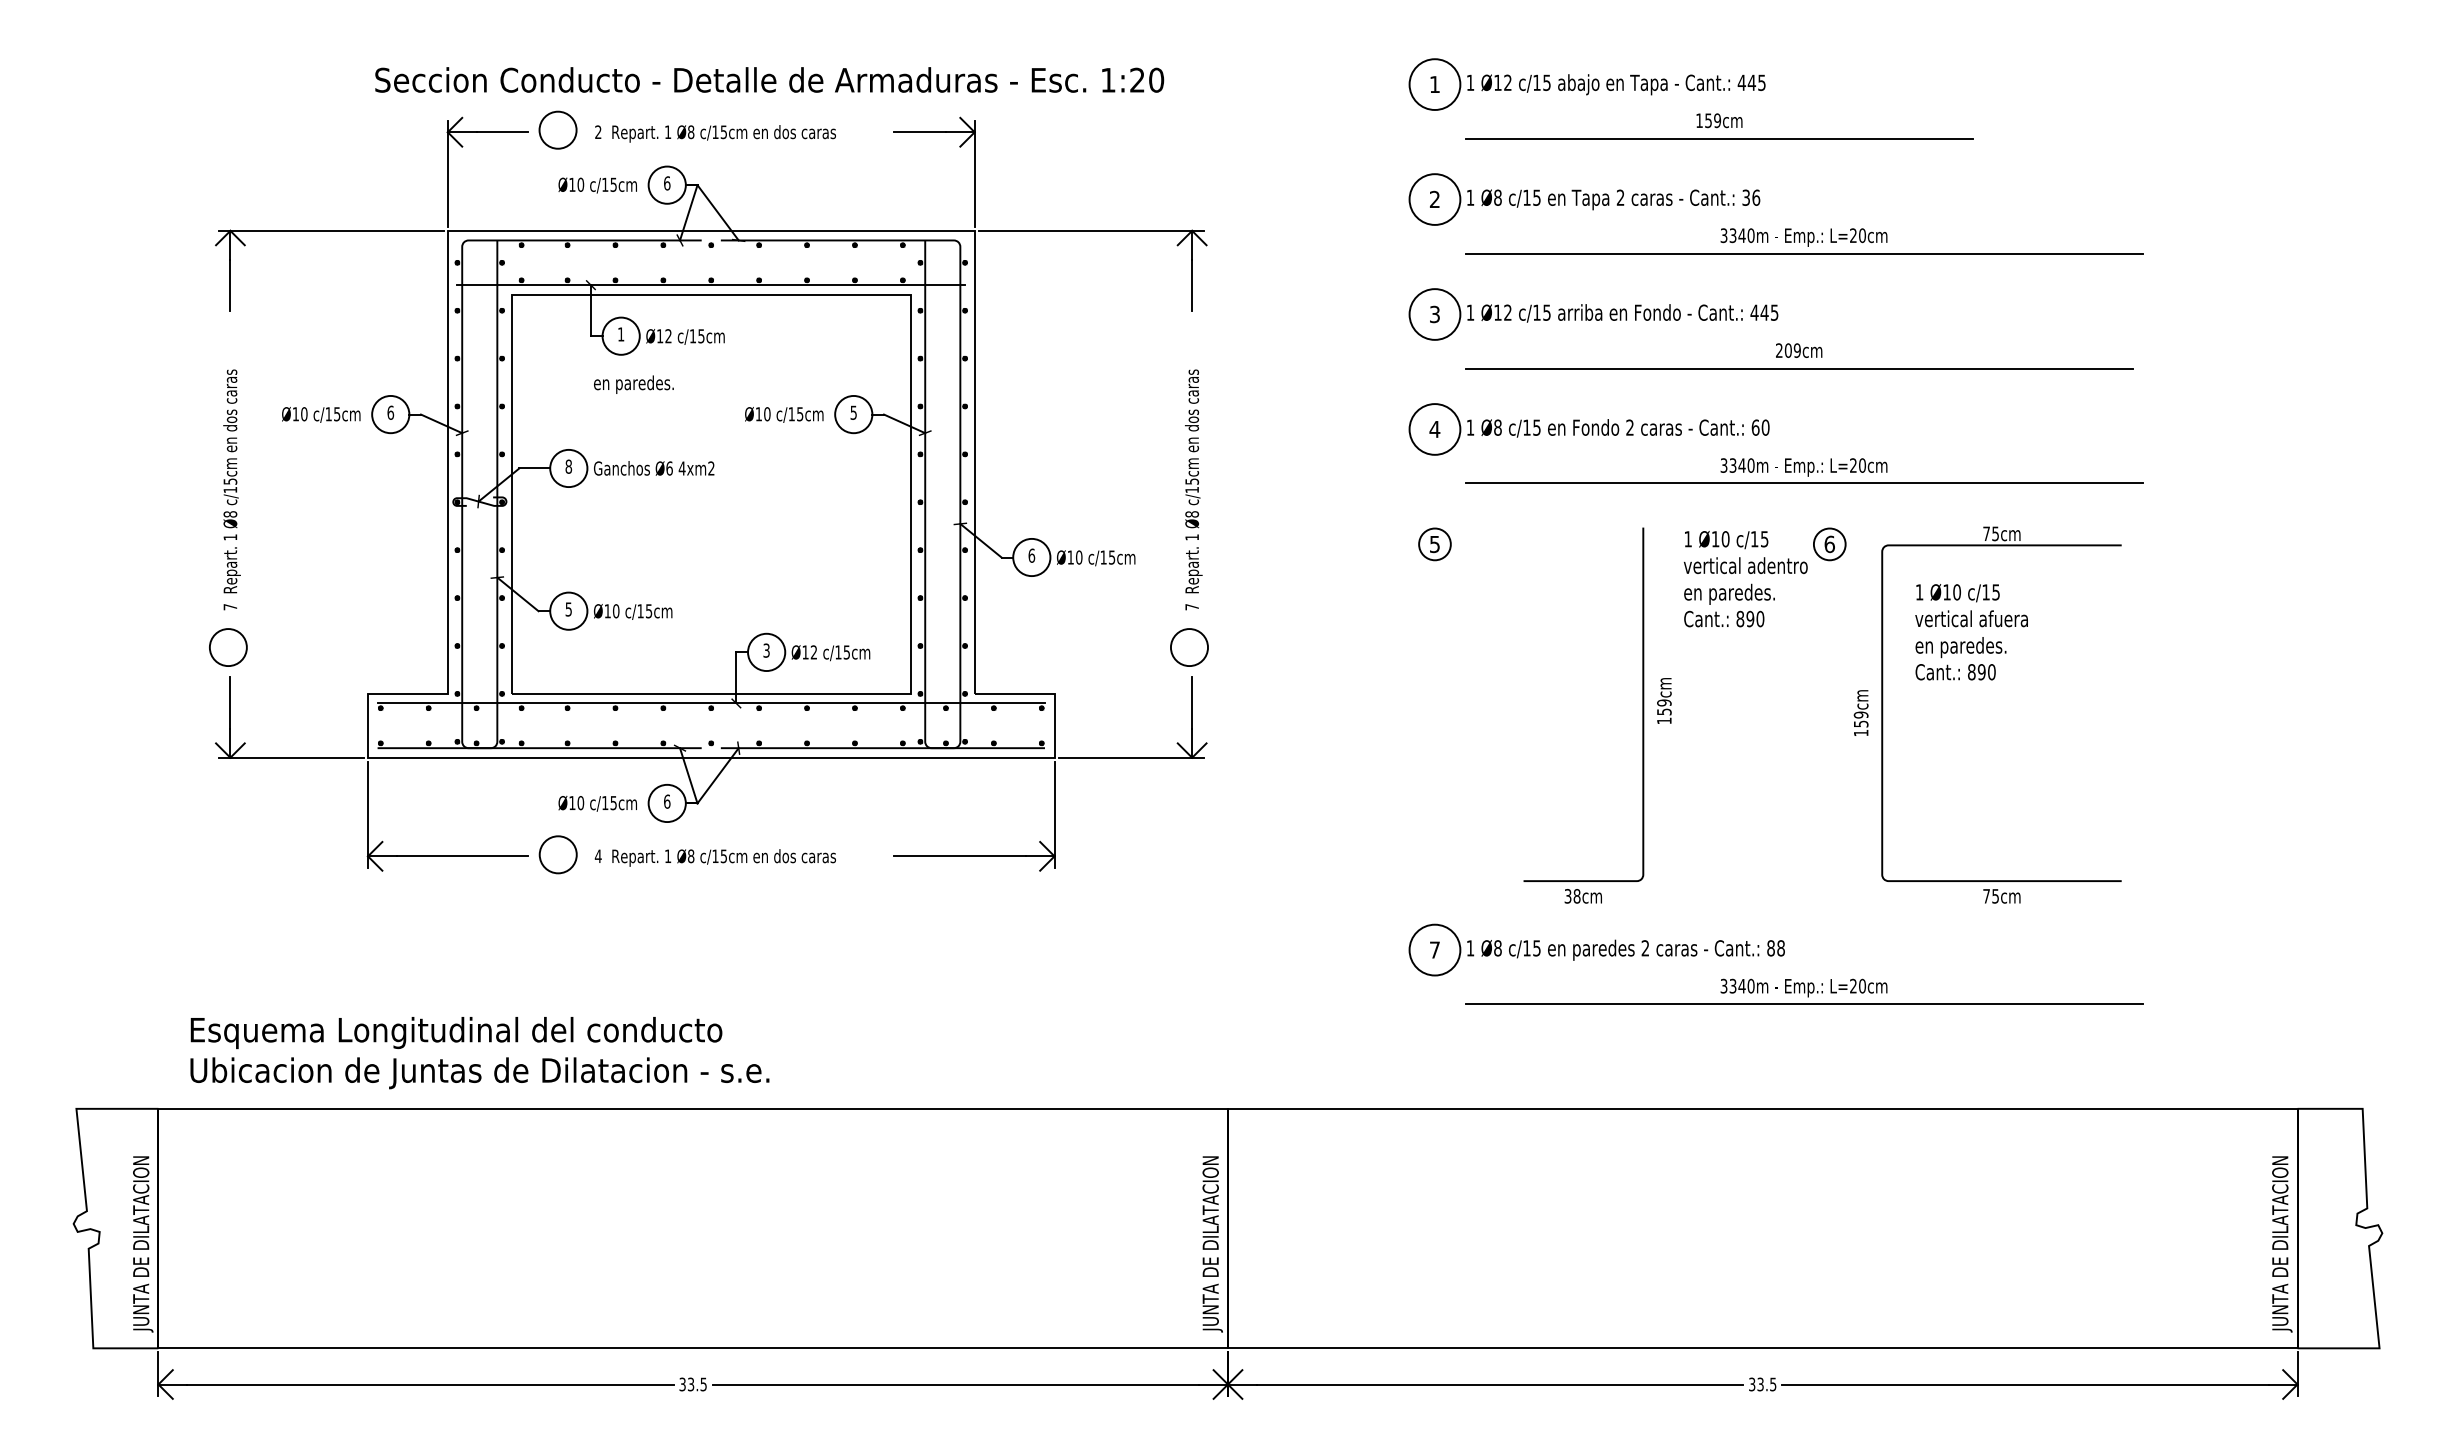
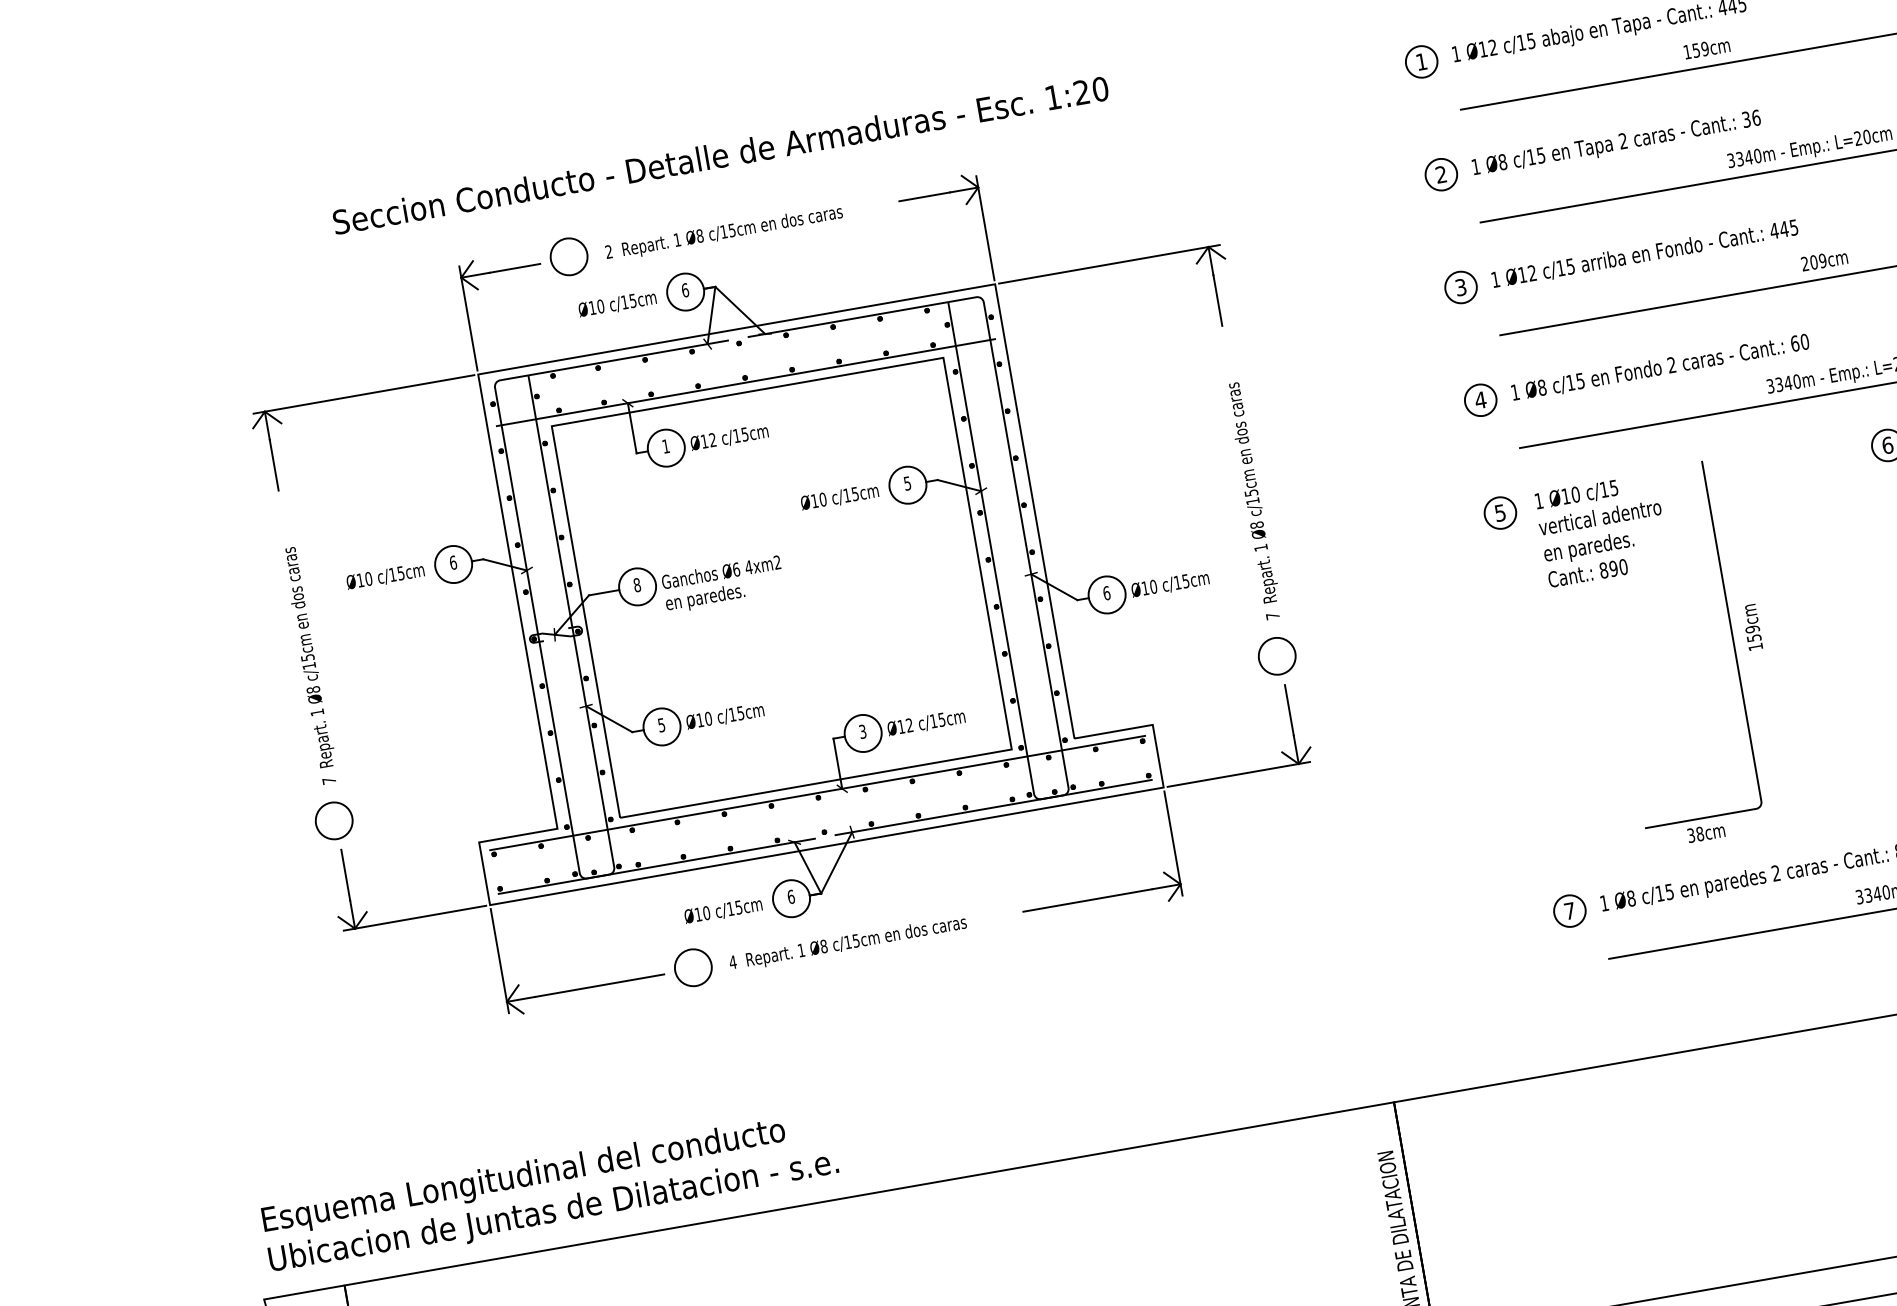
text: (769, 79) -> (720, 154), moved
circle: (1434, 84) -> (1421, 61), size x0.62
circle: (1434, 199) -> (1440, 174), size x0.62
circle: (1434, 314) -> (1460, 287), size x0.62
text: (633, 384) -> (704, 598), moved
circle: (1434, 429) -> (1480, 400), size x0.62
text: (1745, 579) -> (1602, 530), moved
circle: (1434, 949) -> (1569, 910), size x0.62
text: (479, 1053) -> (550, 1193), moved

